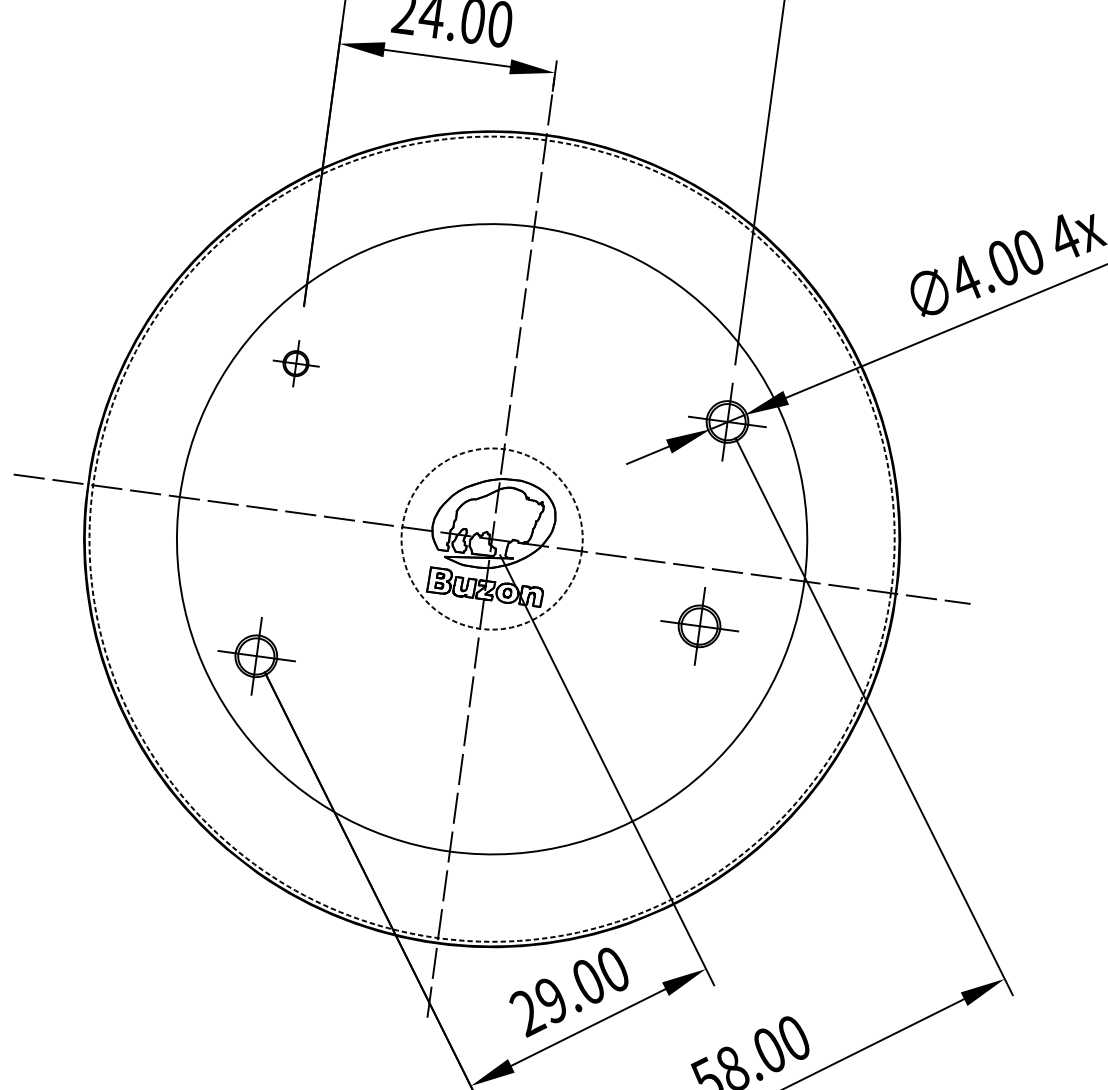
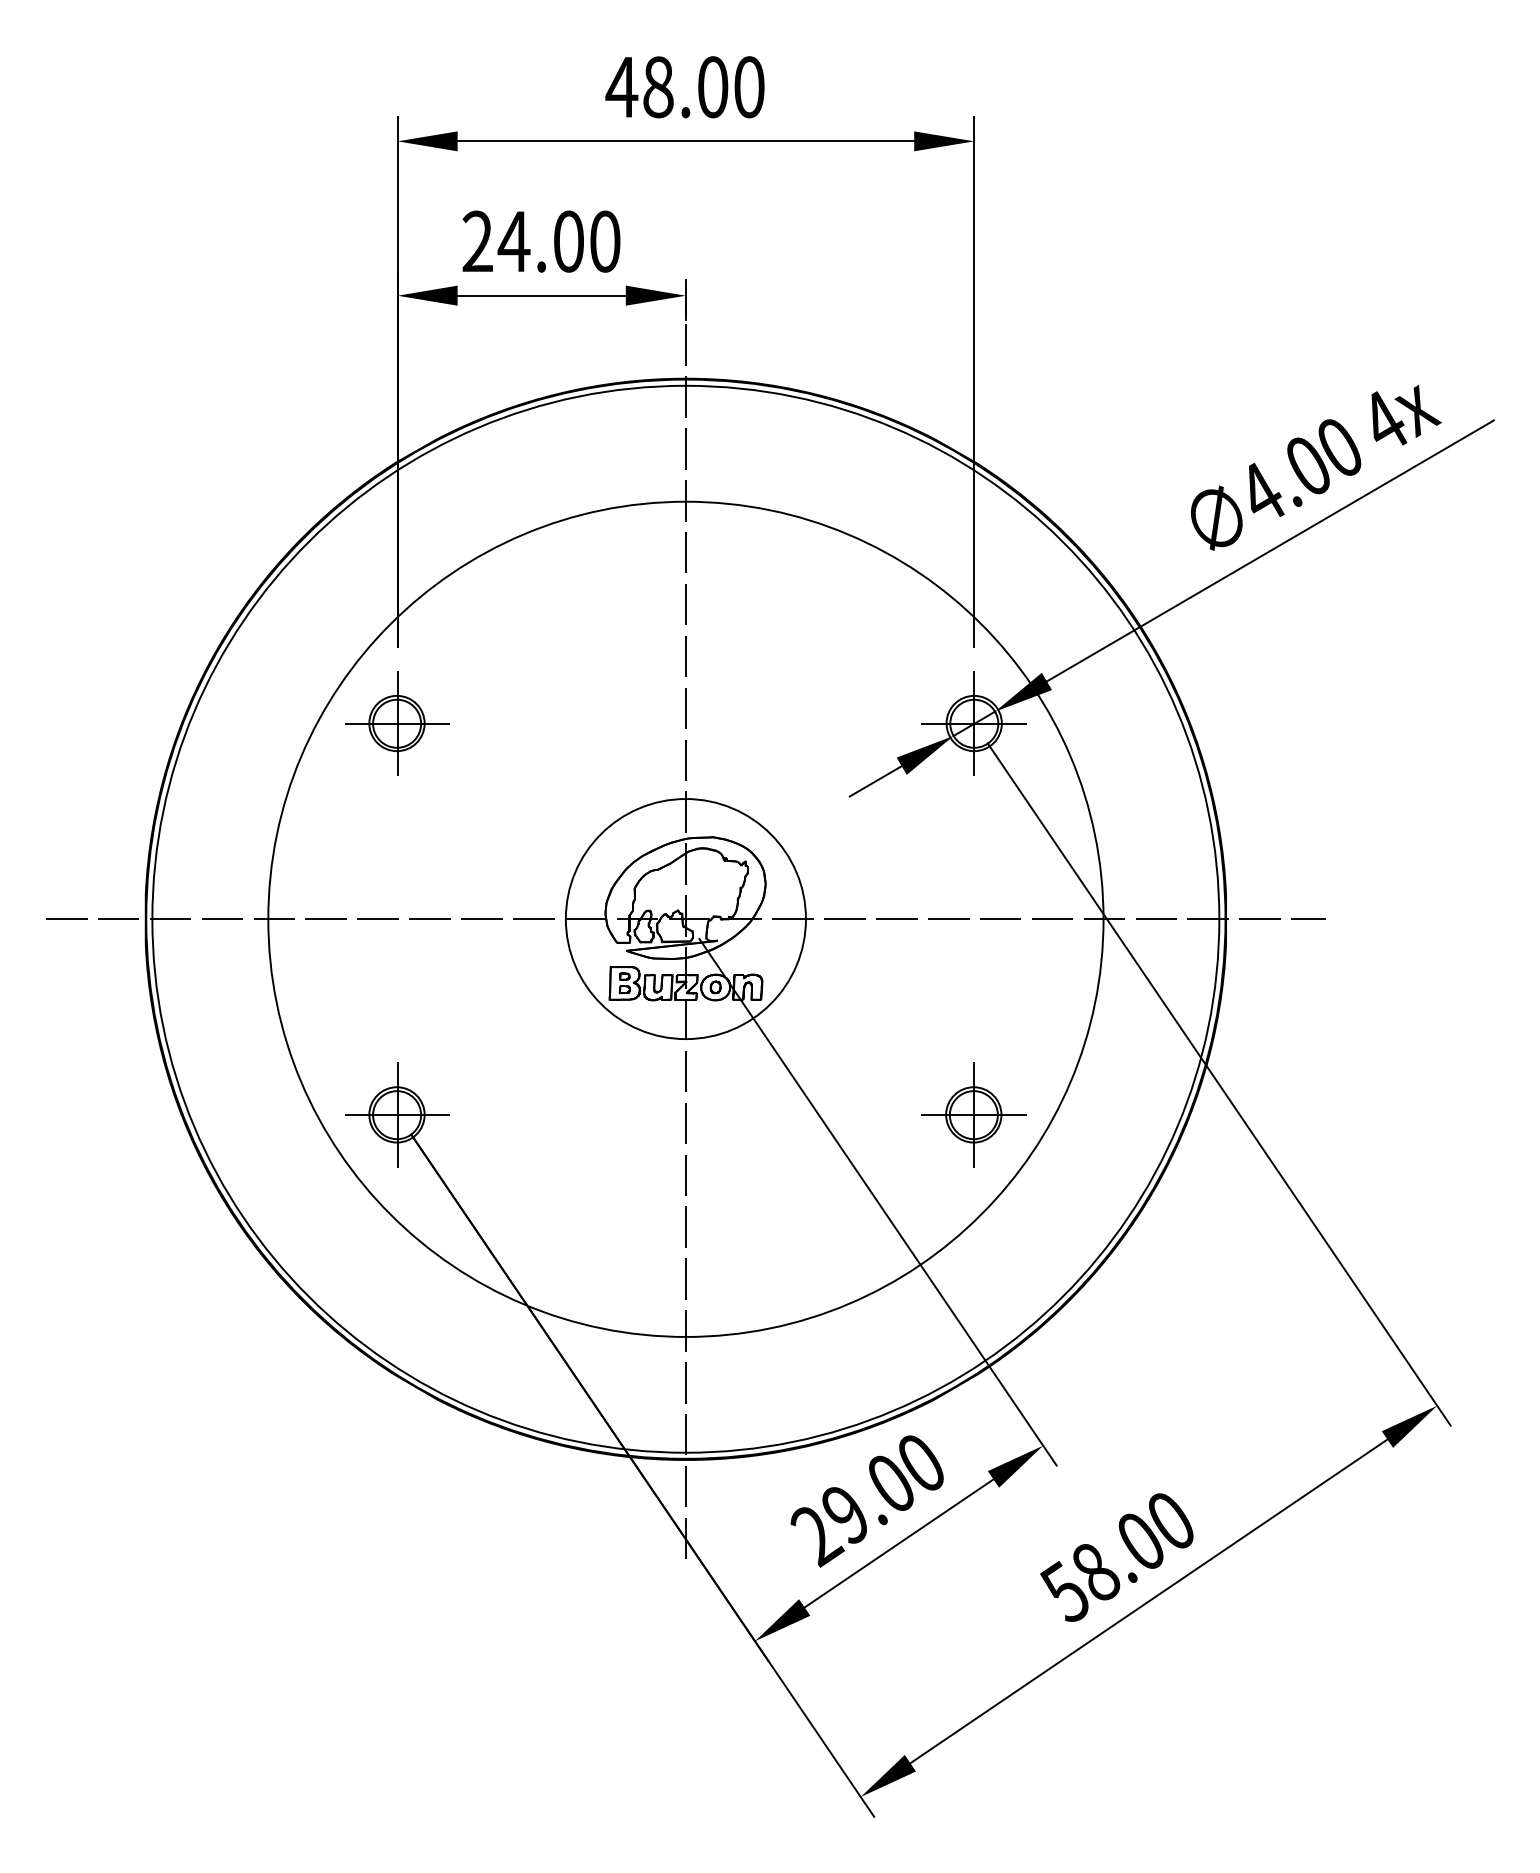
part: (296, 363) -> (397, 723), size x1.67
circle: (491, 538) -> (685, 918), dashed -> solid
circle: (491, 539) -> (685, 919), dashed -> solid
part: (699, 626) -> (973, 1114), moved

